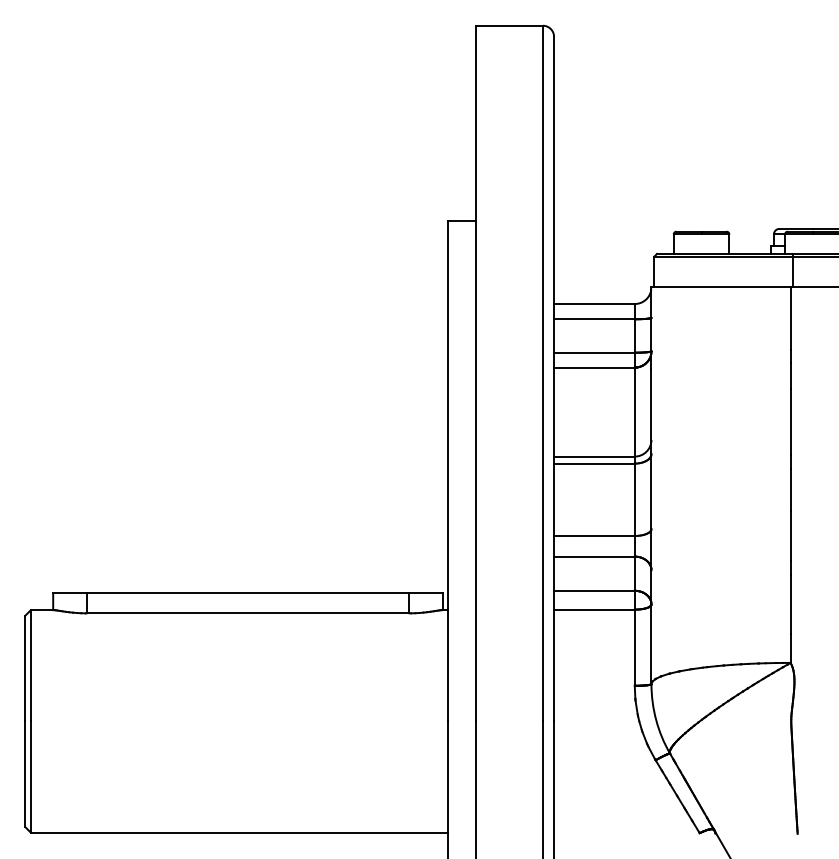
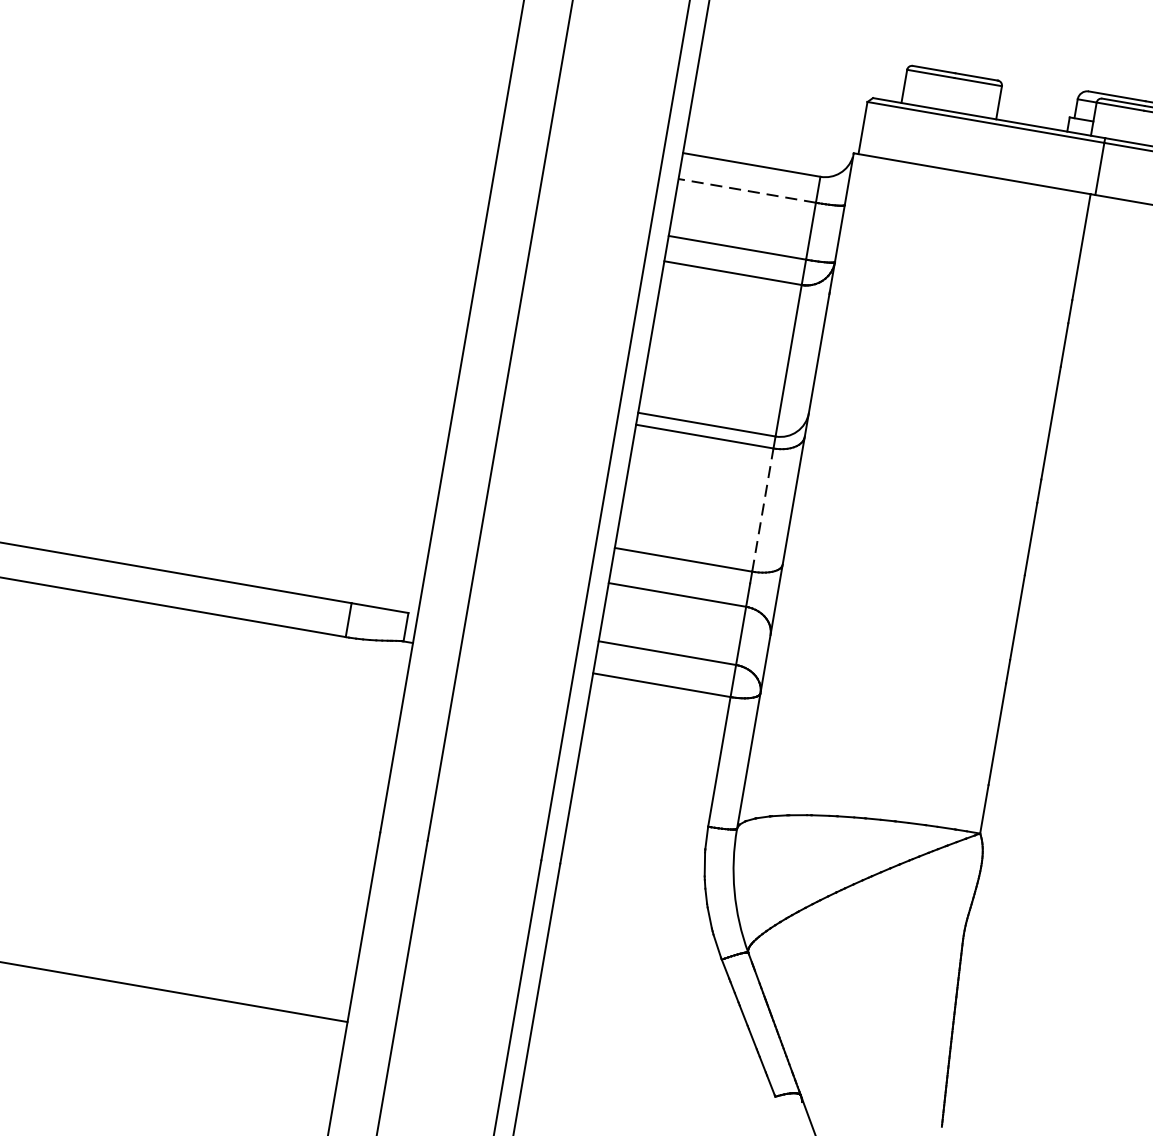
line: (593, 319) -> (745, 190), solid -> dashed
line: (634, 499) -> (762, 509), solid -> dashed

